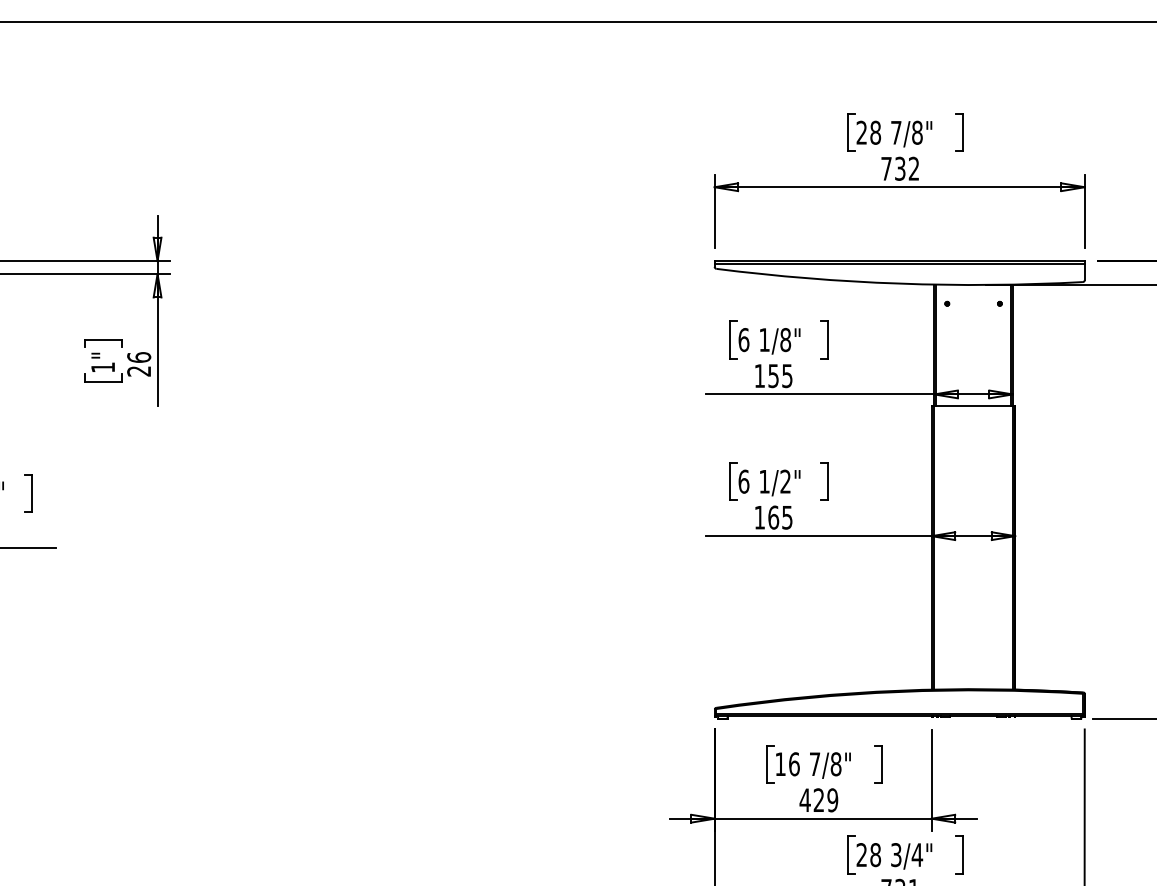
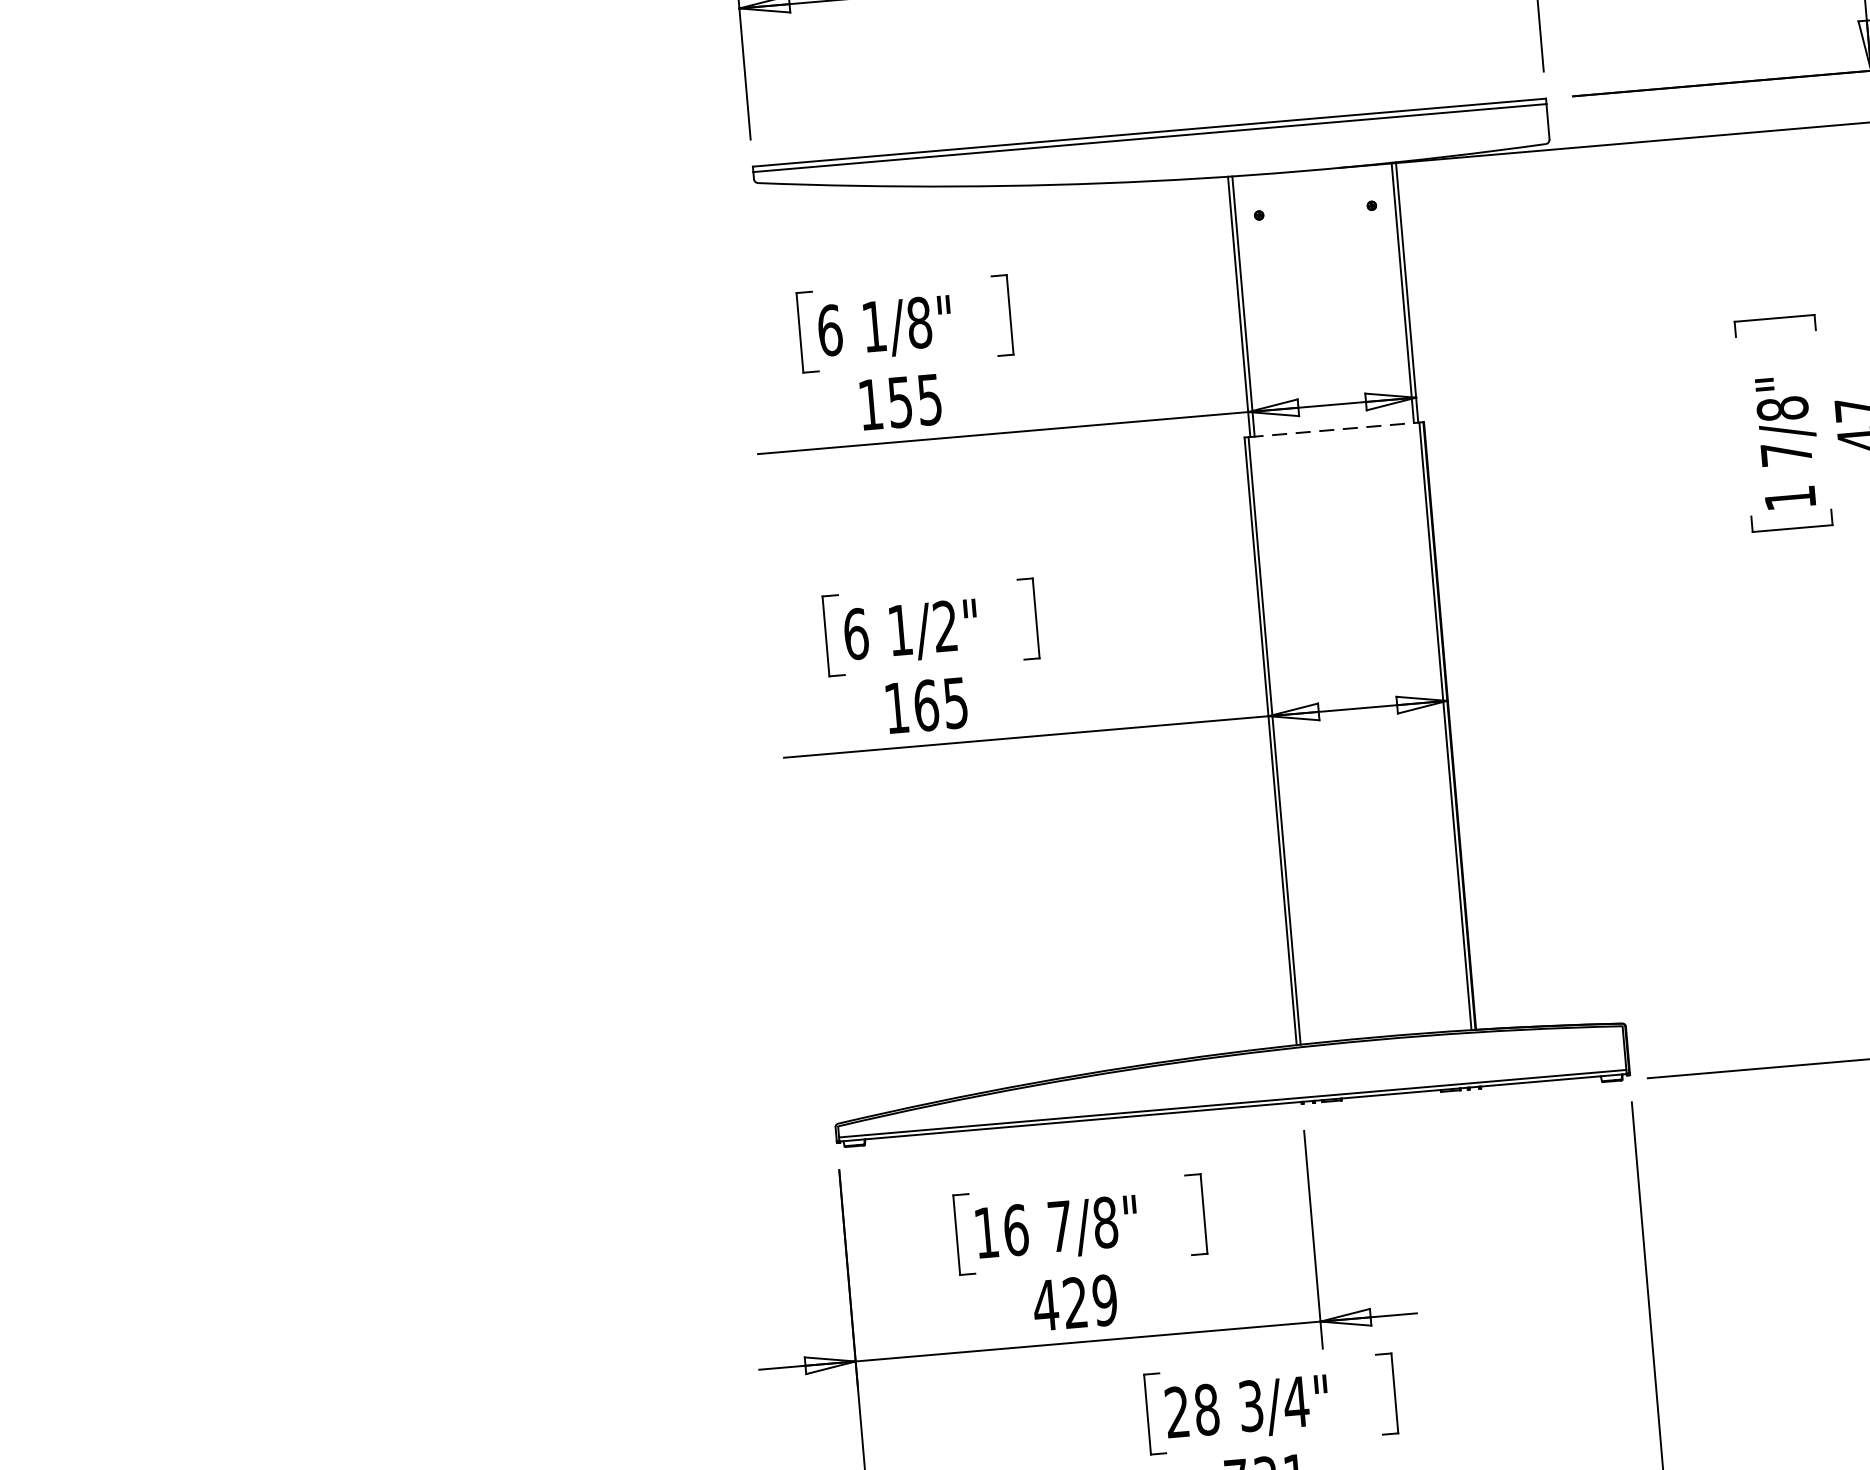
line: (973, 406) -> (1334, 430), solid -> dashed

